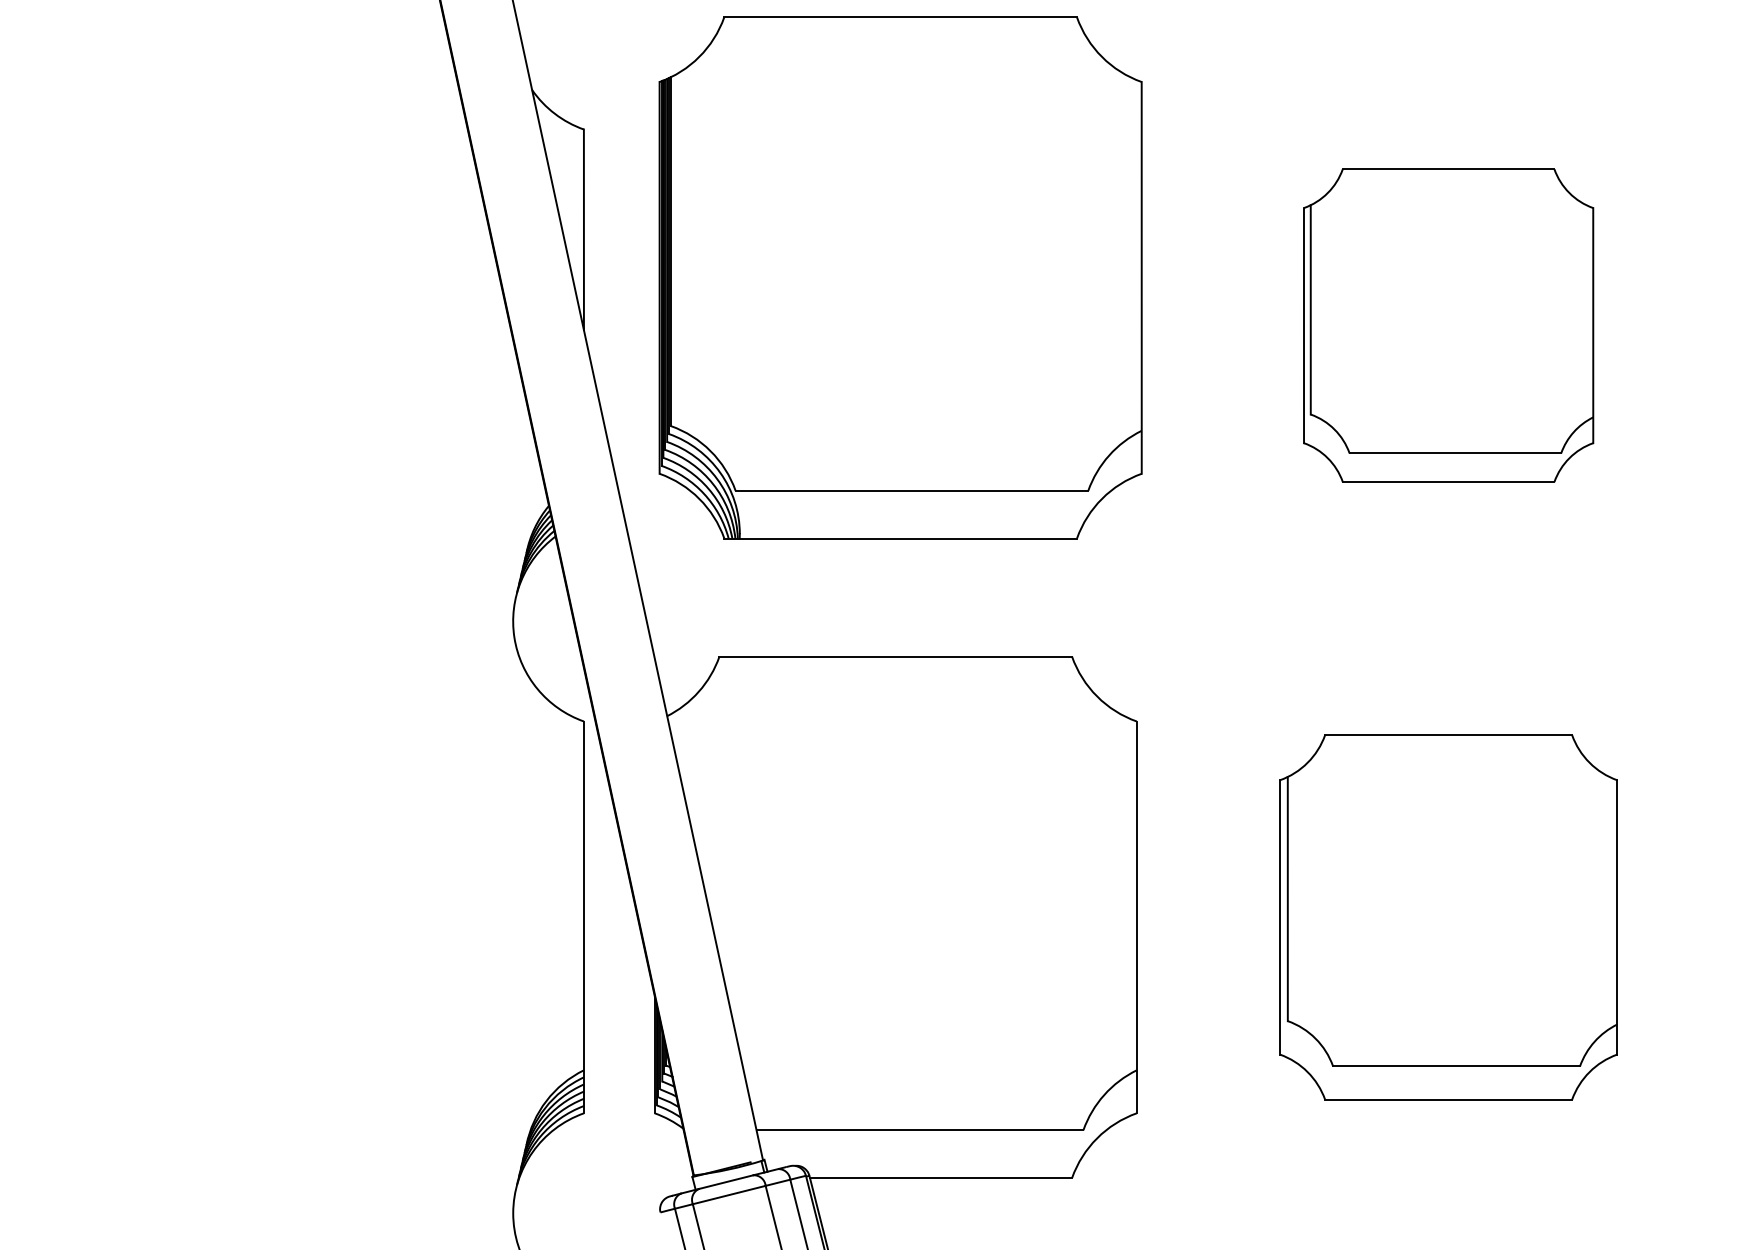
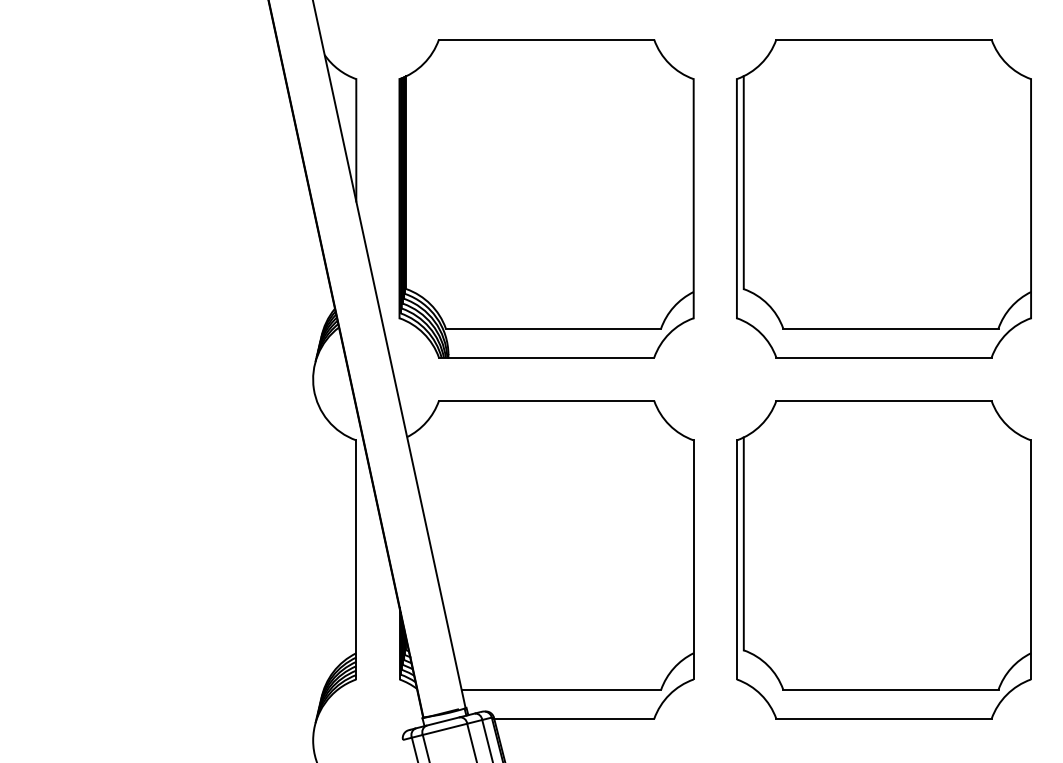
part: (900, 277) -> (546, 198), moved
part: (1447, 325) -> (883, 198), size x1.67
part: (1447, 916) -> (883, 559), size x1.43

